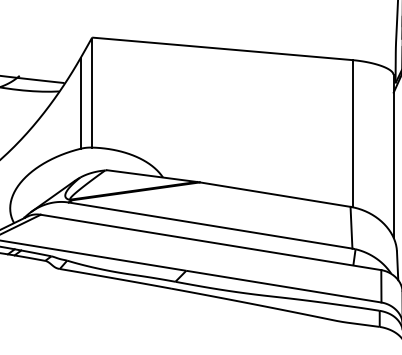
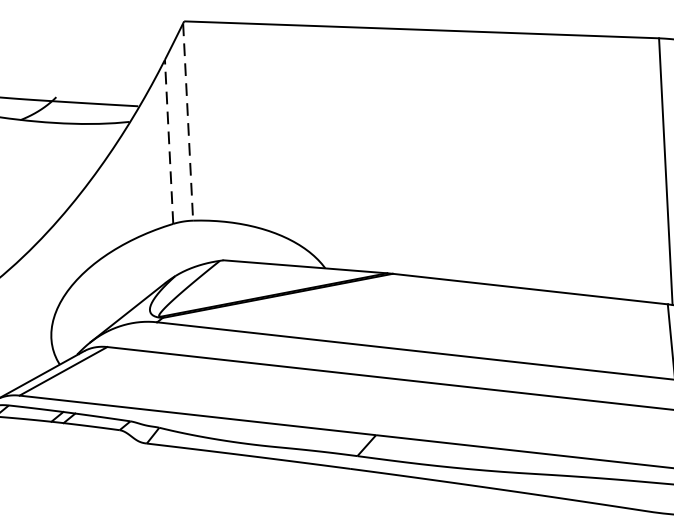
line: (91, 93) -> (188, 122), solid -> dashed
line: (80, 103) -> (169, 141), solid -> dashed

